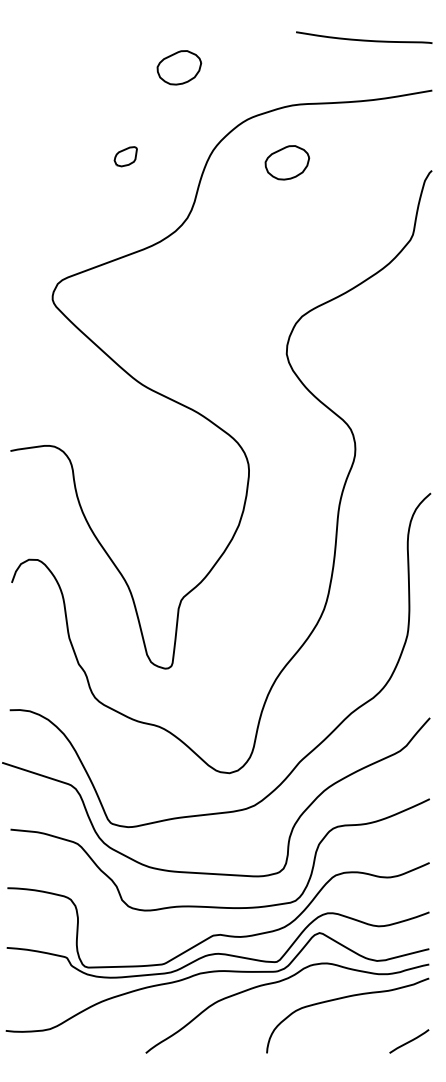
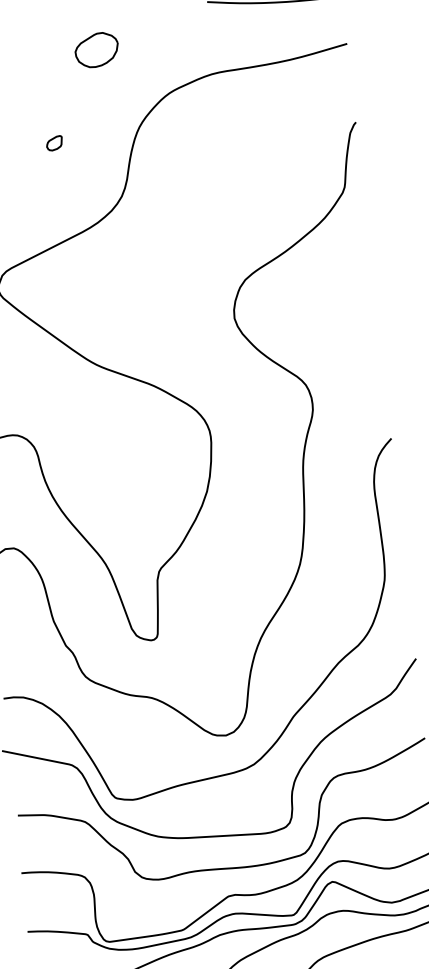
part: (125, 156) -> (54, 143), size x0.71
part: (287, 162) -> (213, 130), removed

